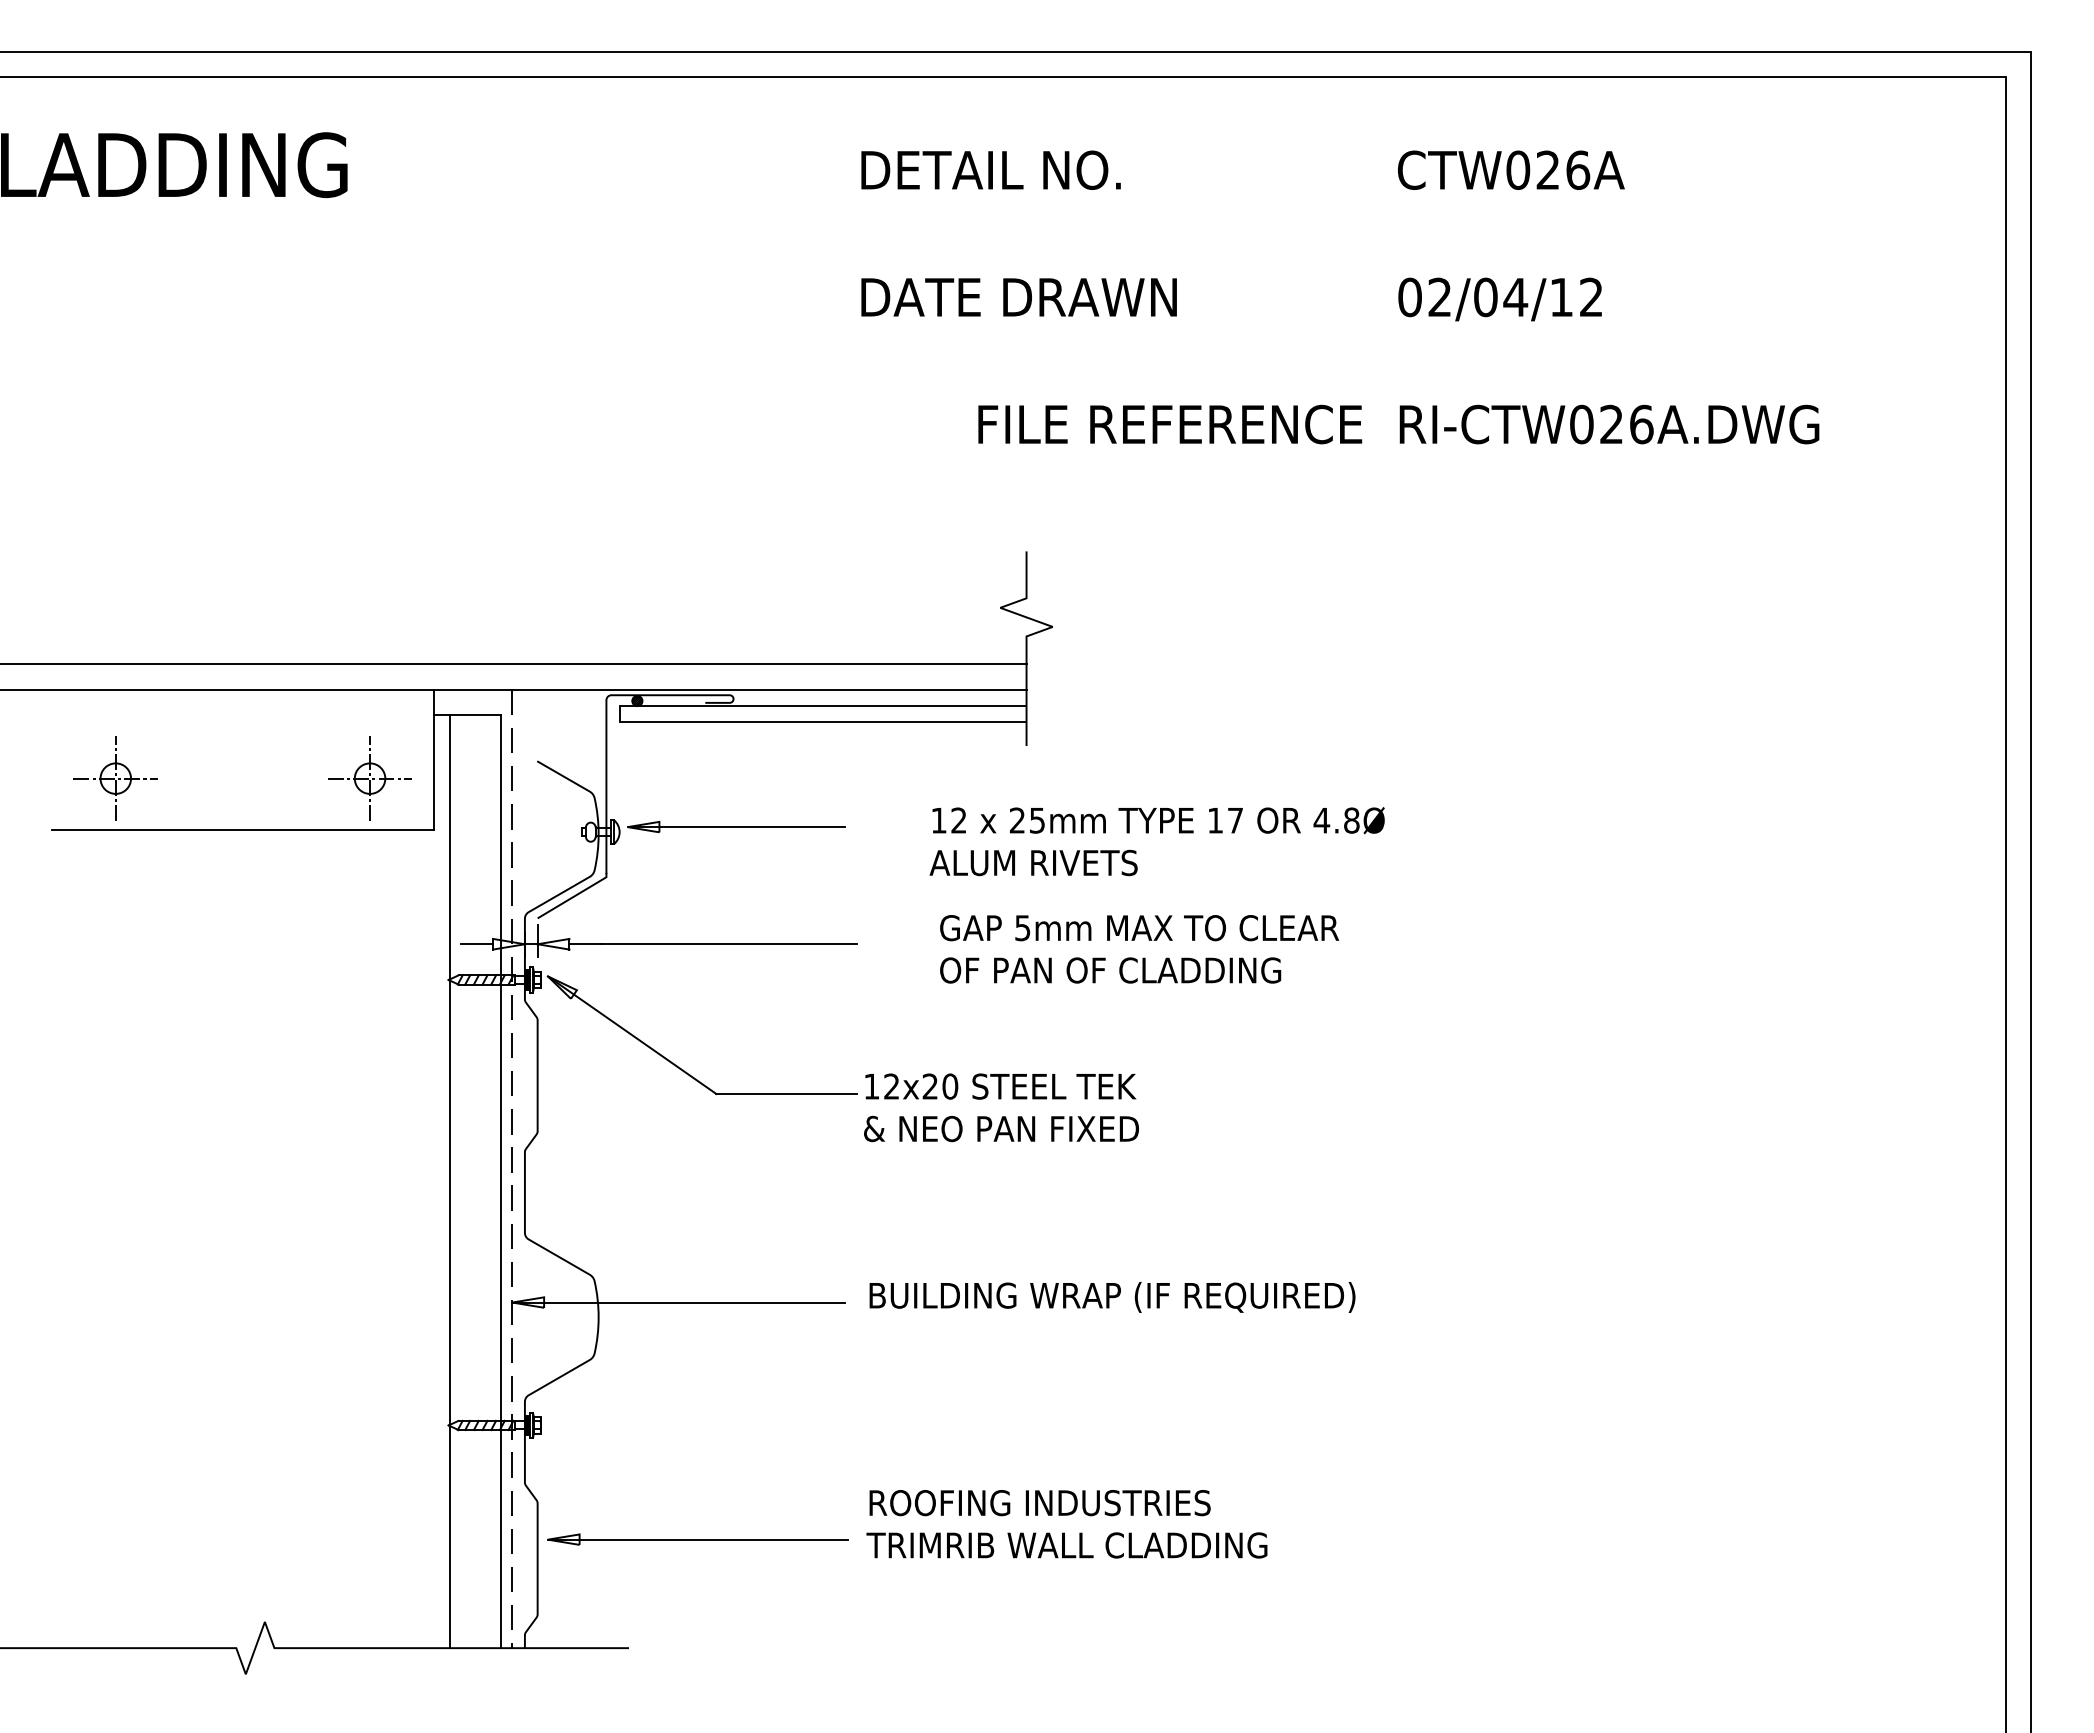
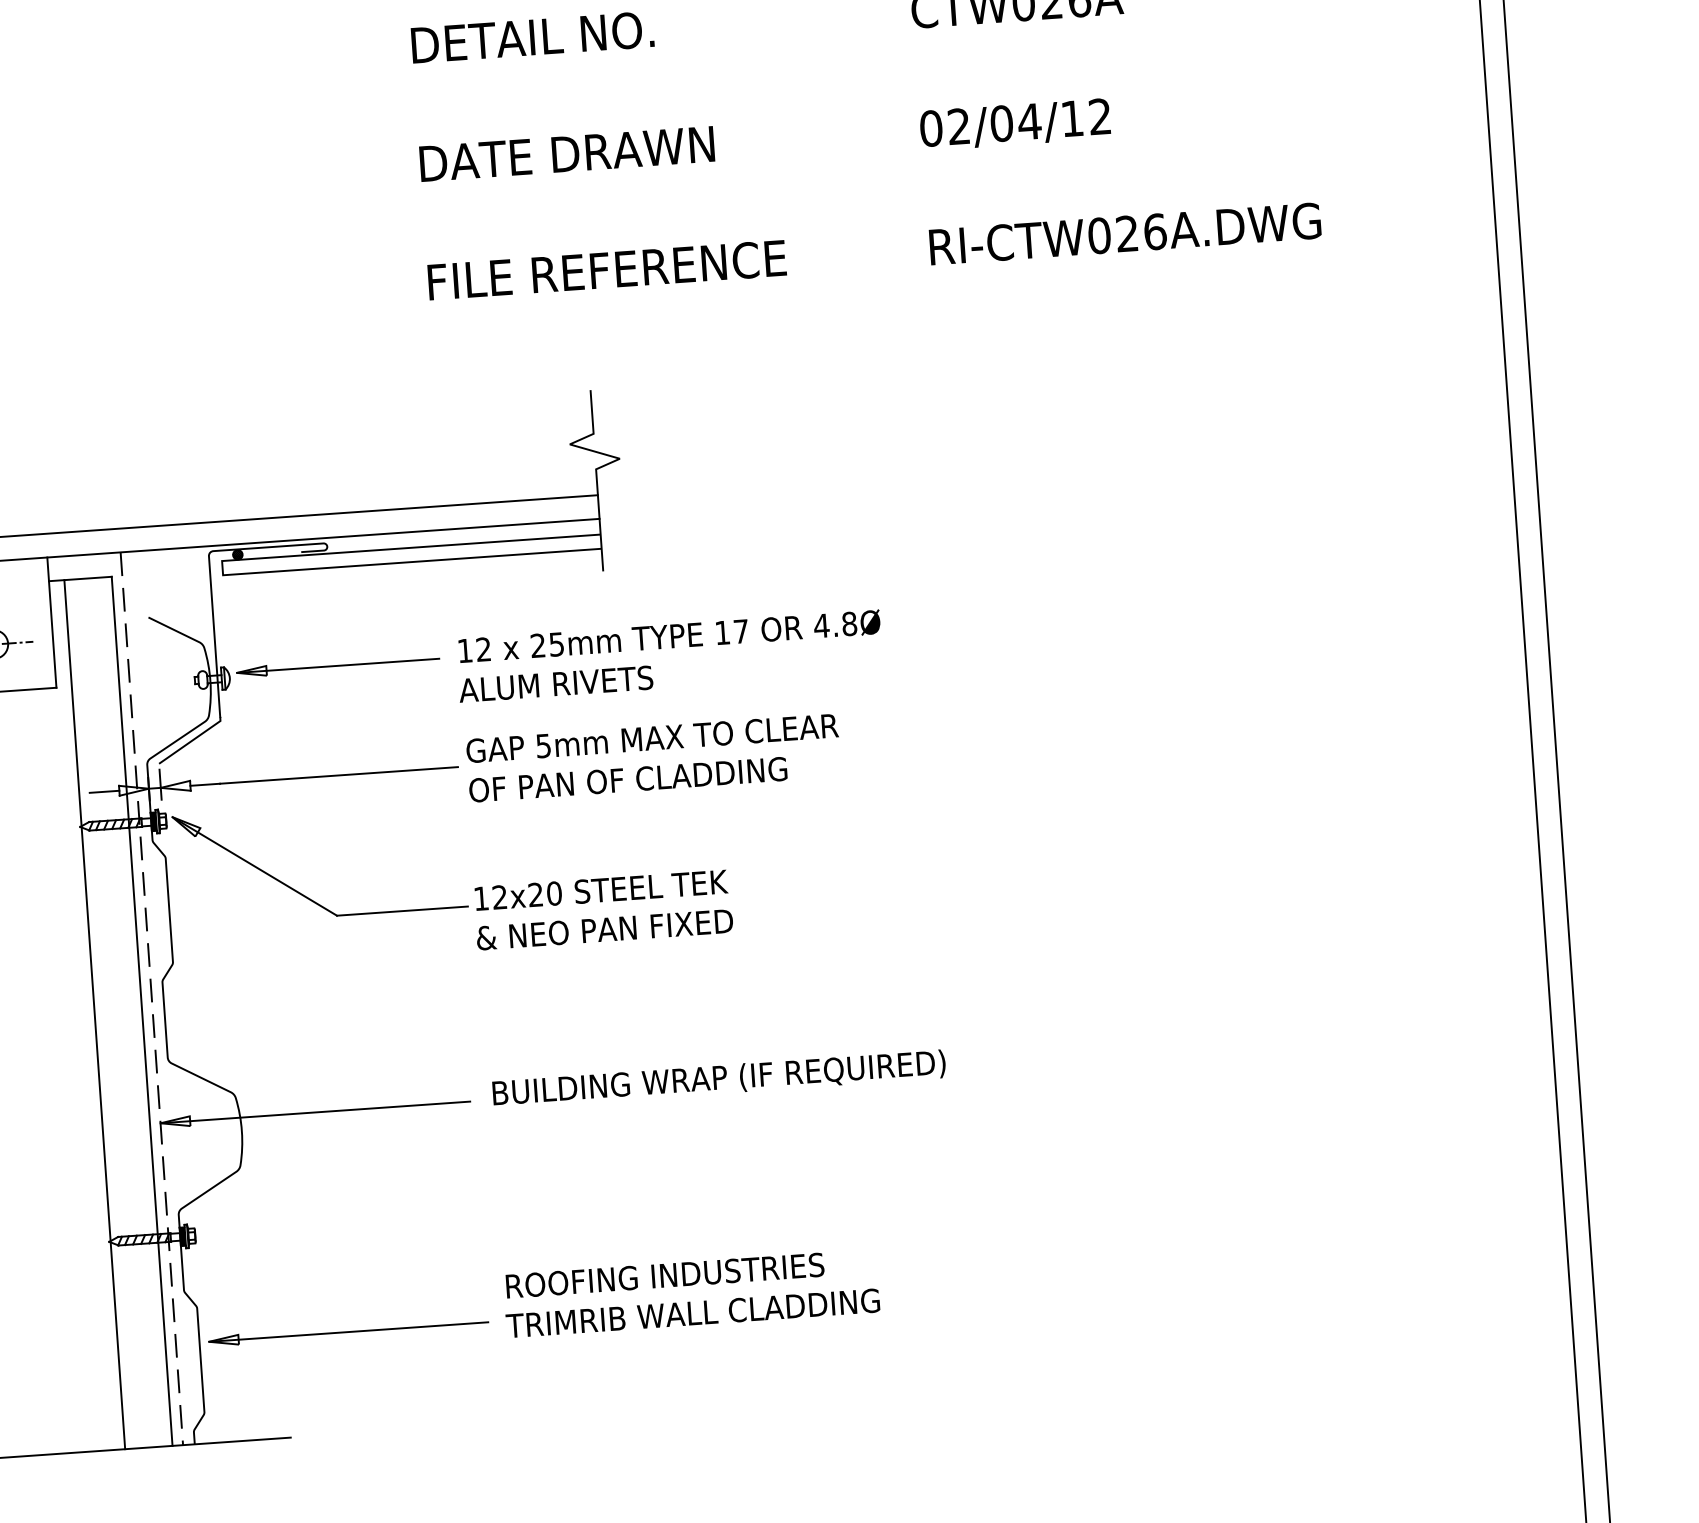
text: (1170, 424) -> (607, 270), moved
text: (1156, 841) -> (669, 656), moved
text: (1139, 949) -> (653, 758), moved

